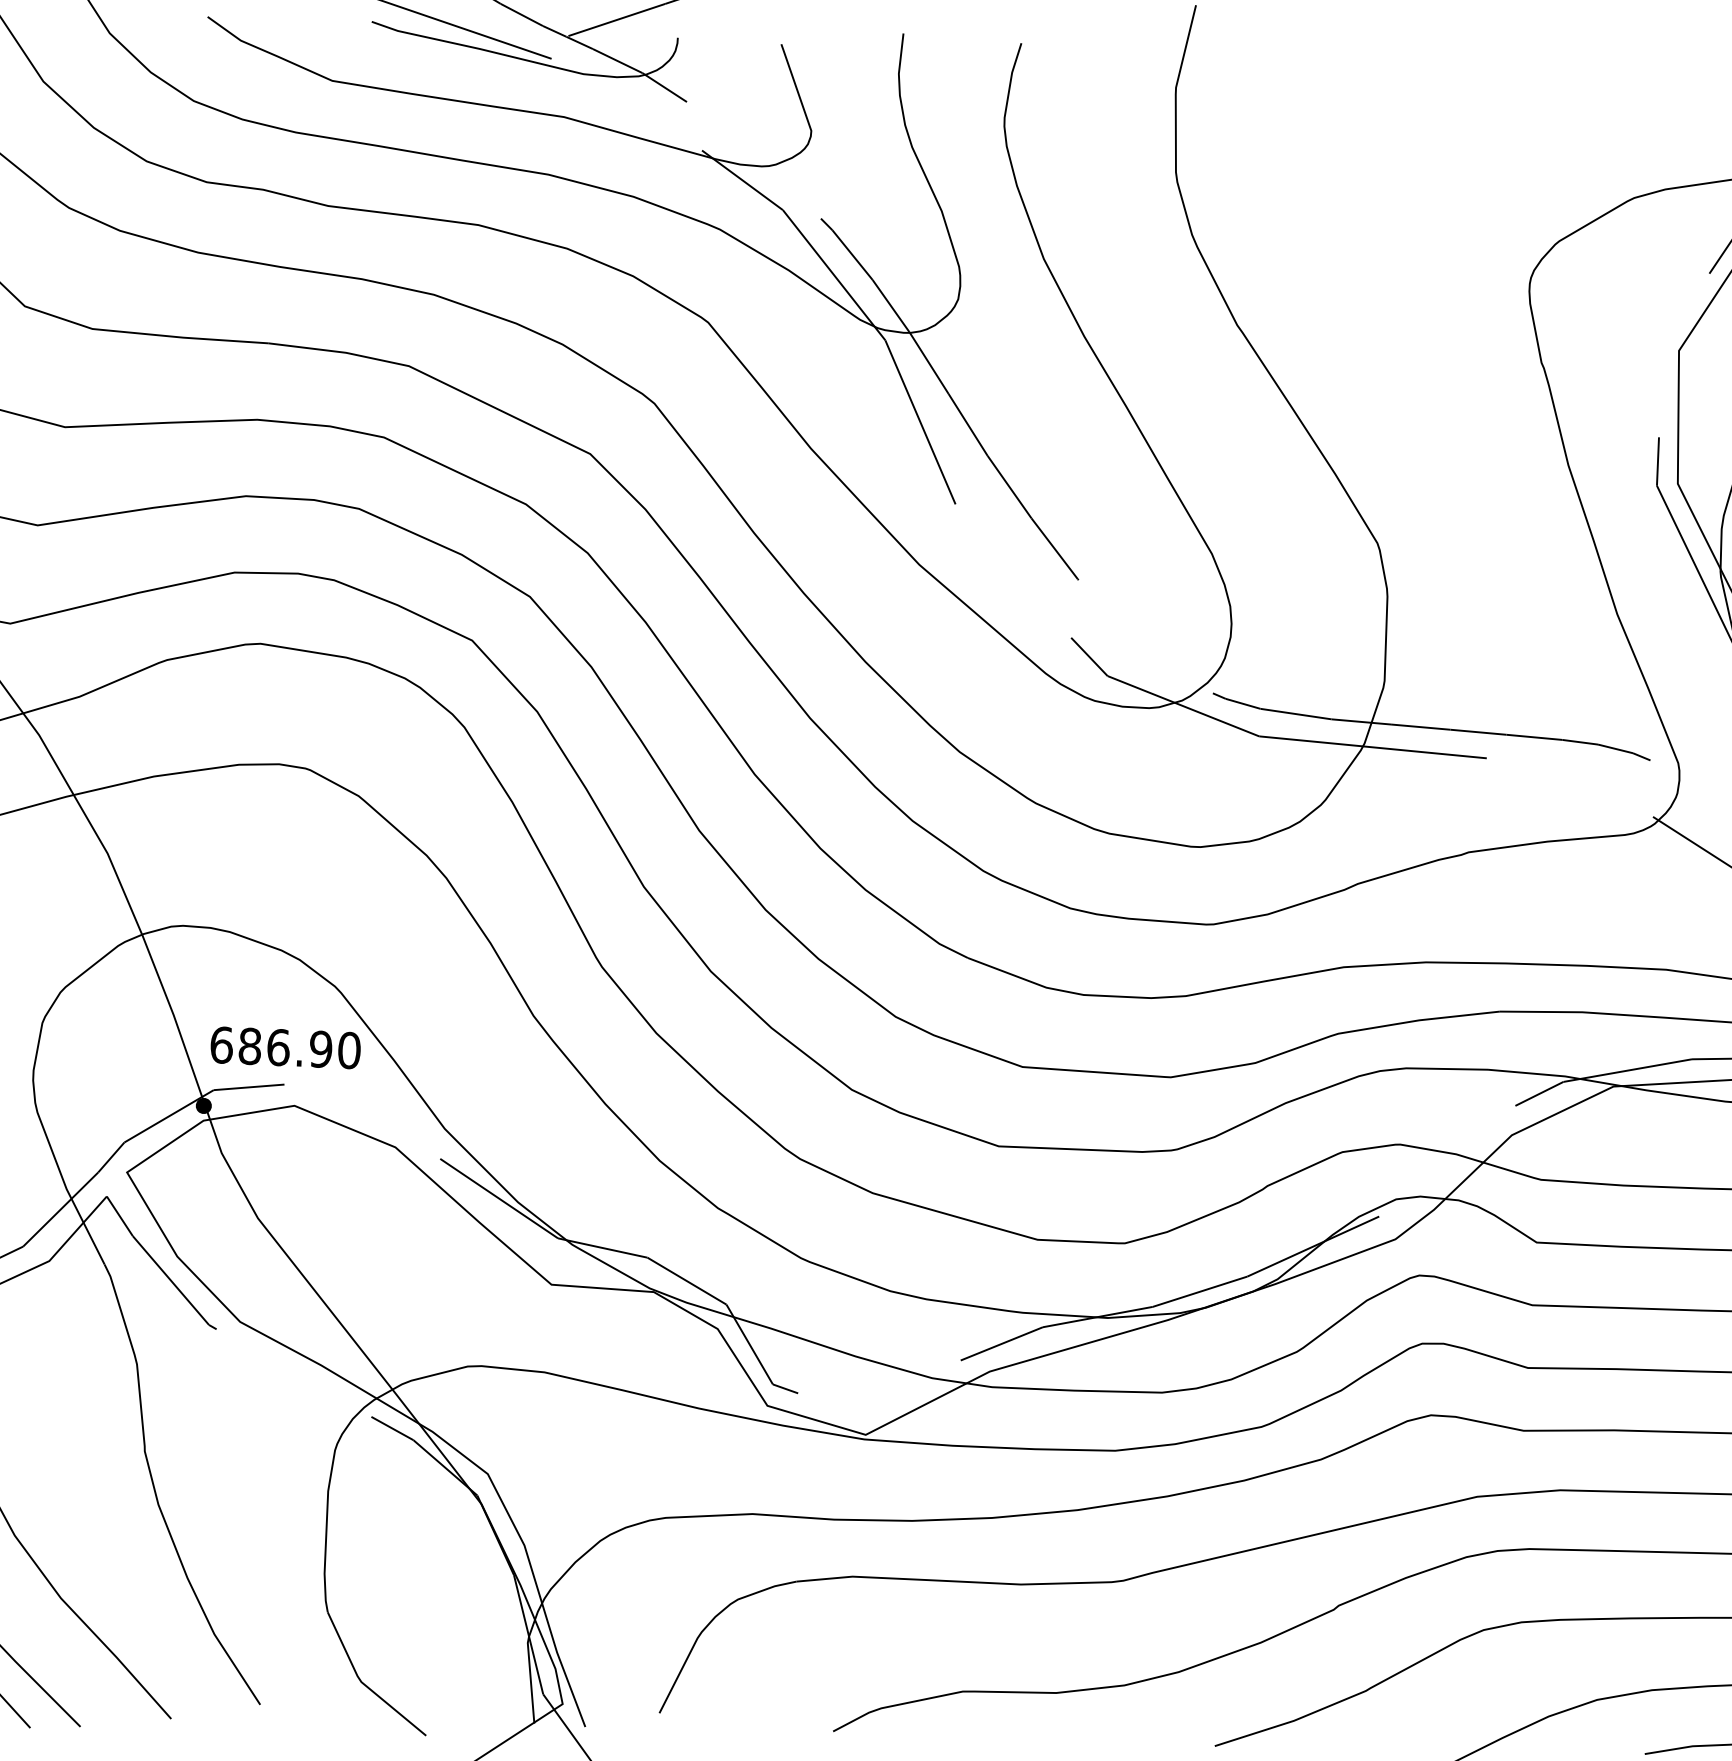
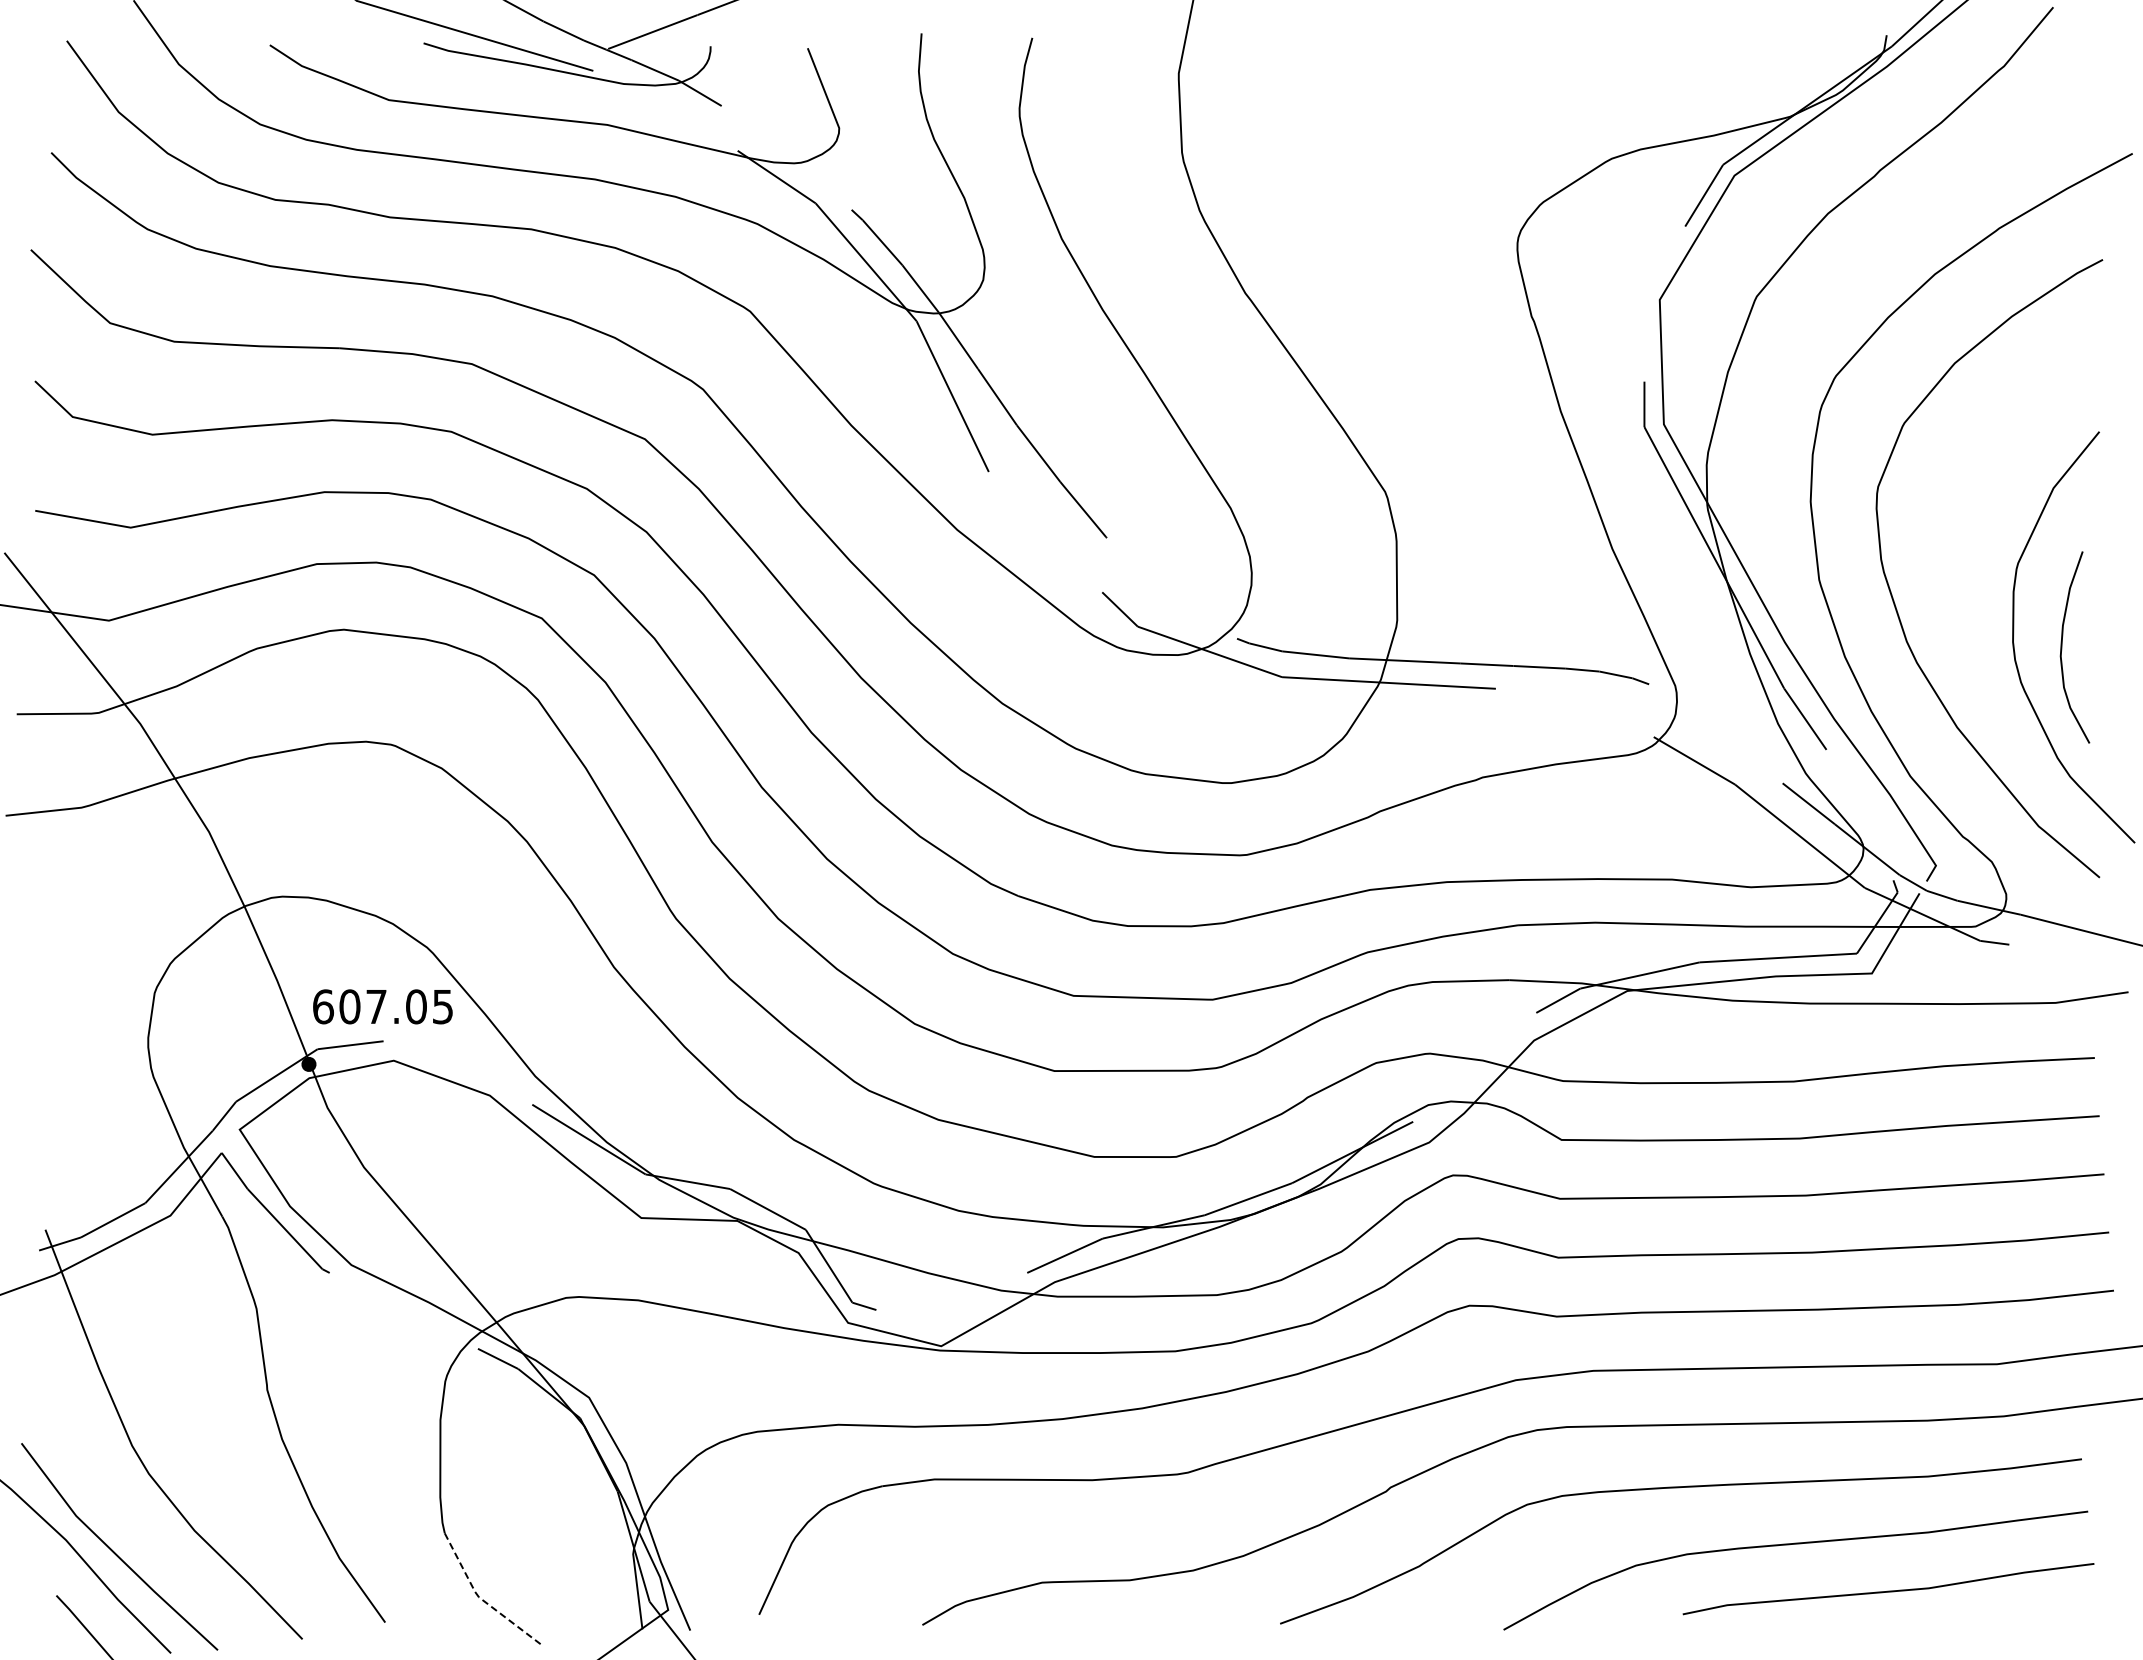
text: (299, 1048) -> (396, 1006), 686.90 -> 607.05
line: (362, 1683) -> (480, 1598), solid -> dashed

